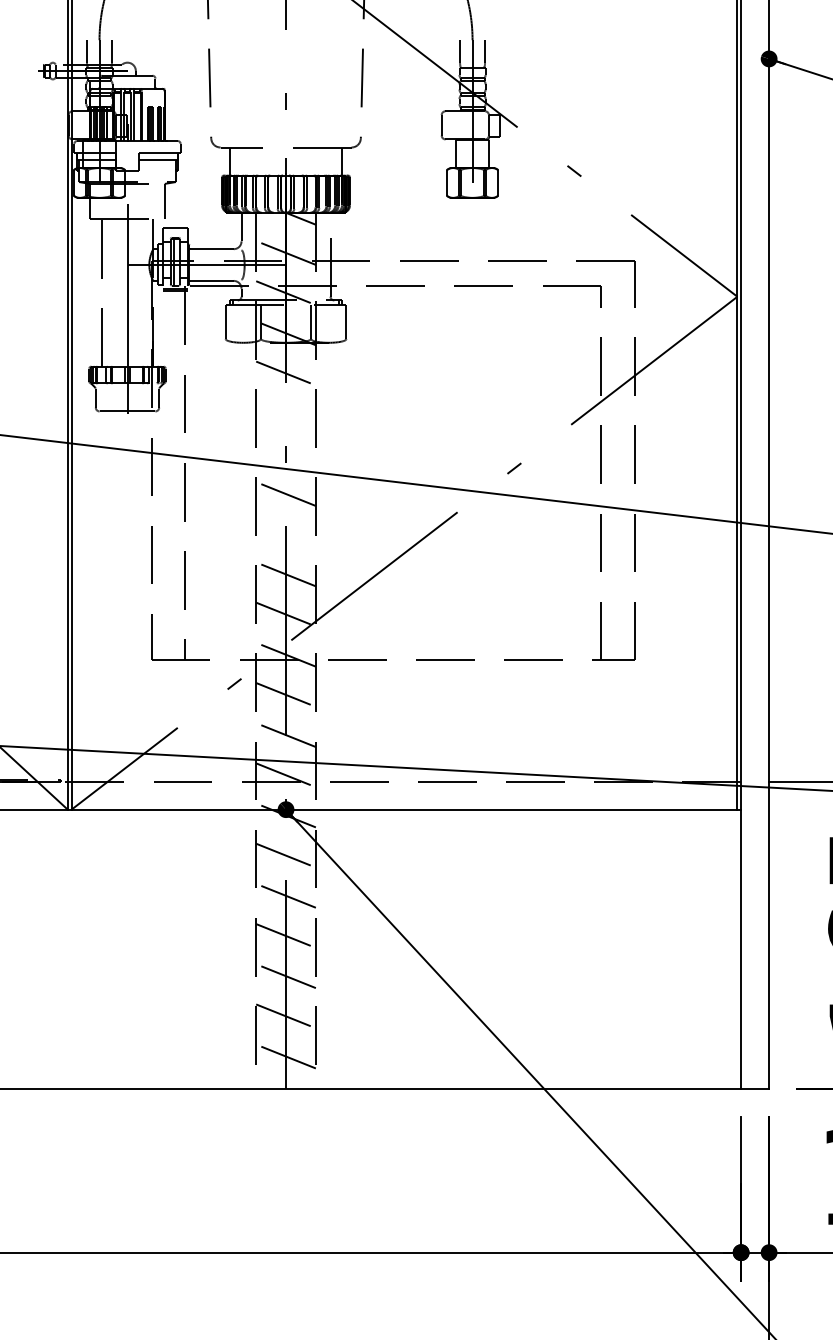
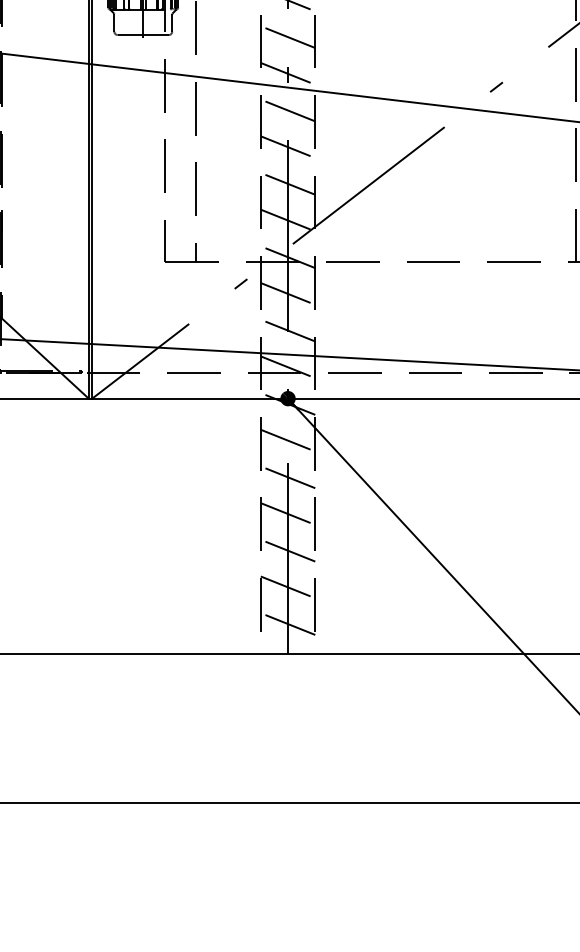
line: (285, 413) -> (287, 36), added
line: (285, 453) -> (287, 73), added
line: (285, 534) -> (287, 147), added

